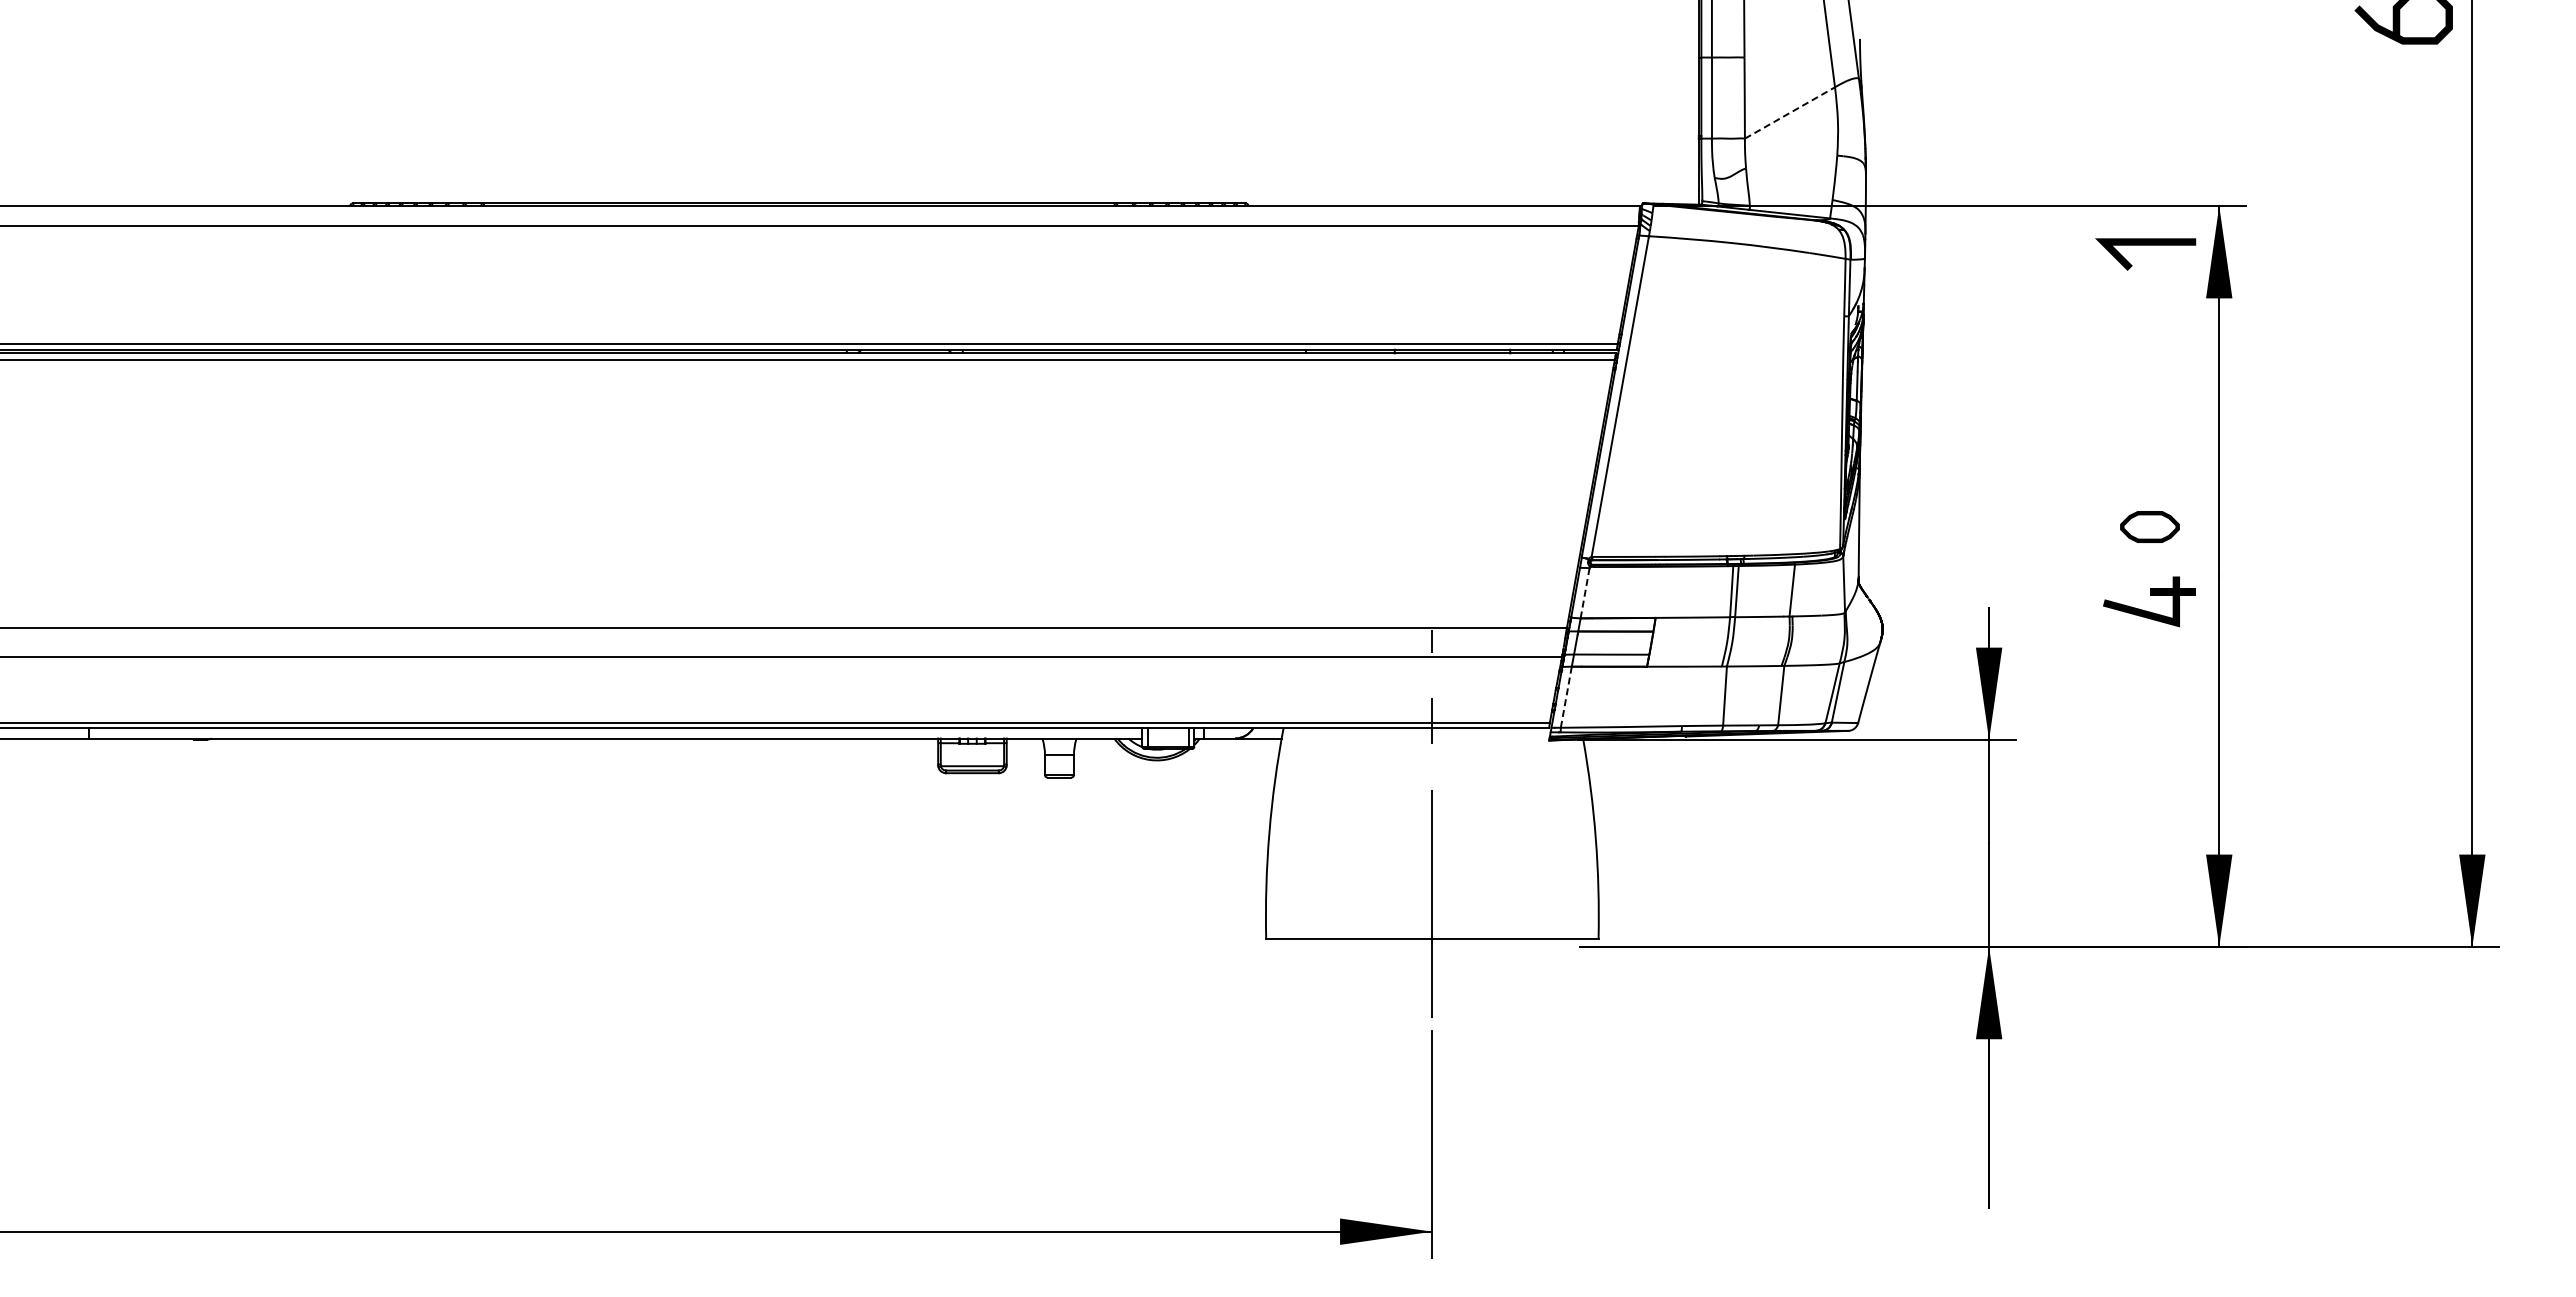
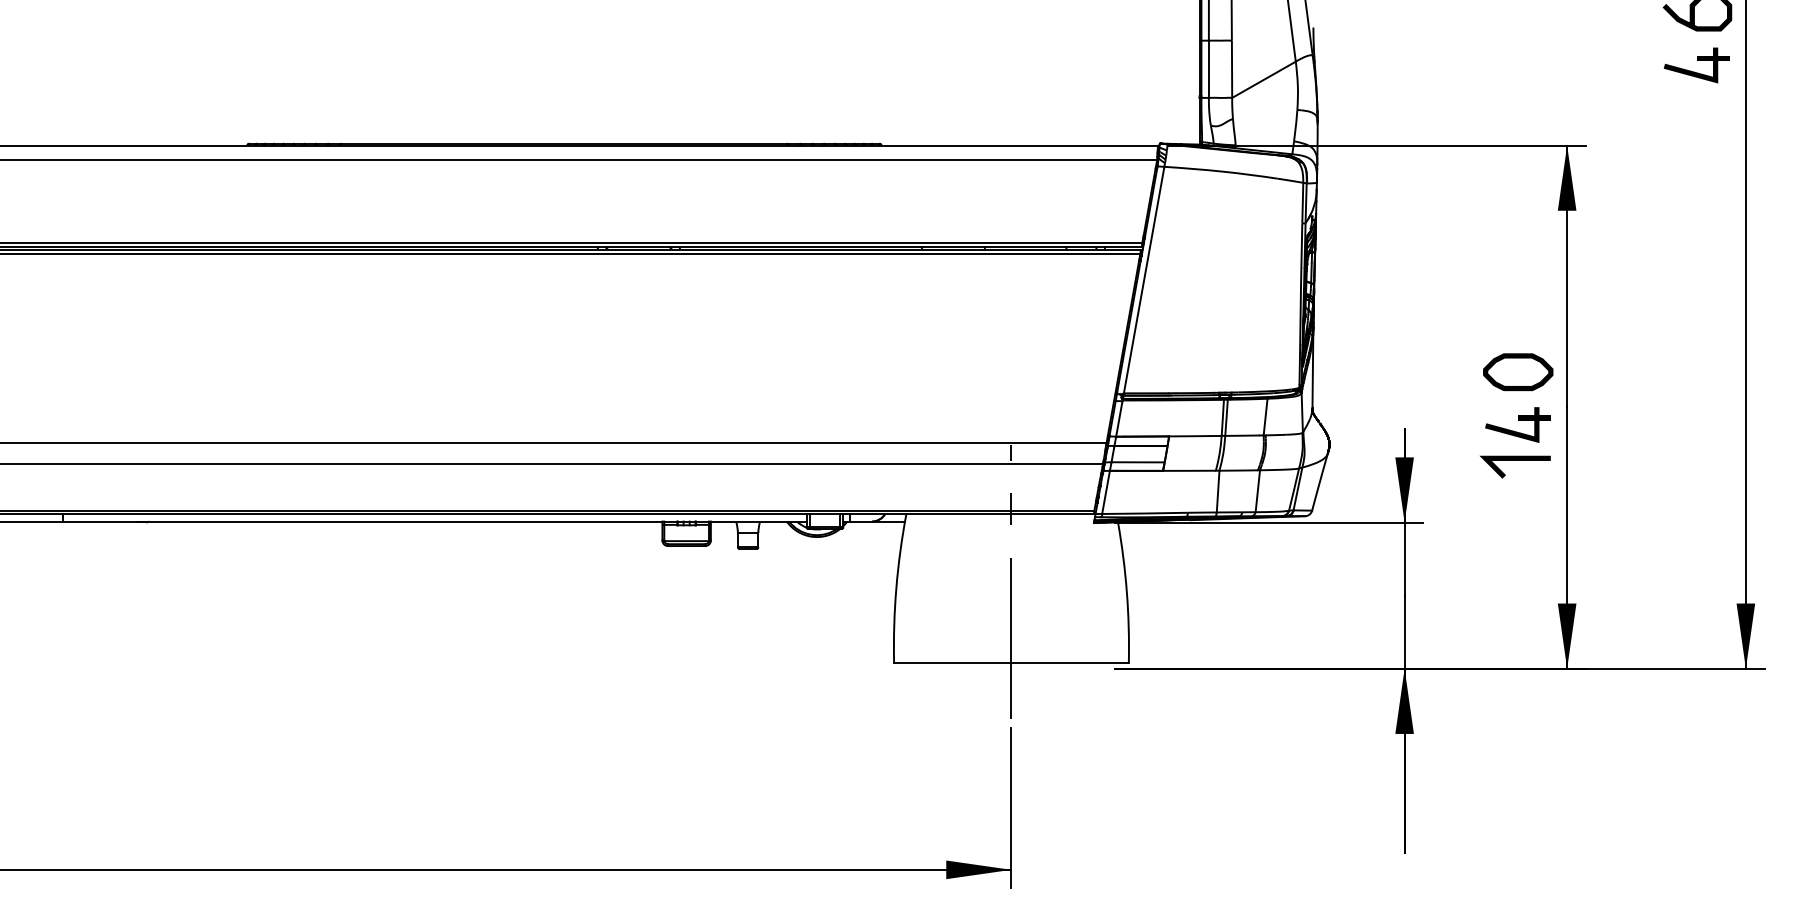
part: (2403, 85) -> (1697, 60), added
line: (1789, 112) -> (1263, 79), dashed -> solid
line: (2145, 245) -> (1515, 460), moved
part: (2149, 526) -> (1517, 371), size x1.67
line: (1585, 593) -> (1119, 419), dashed -> solid
line: (1566, 696) -> (1106, 491), dashed -> solid

